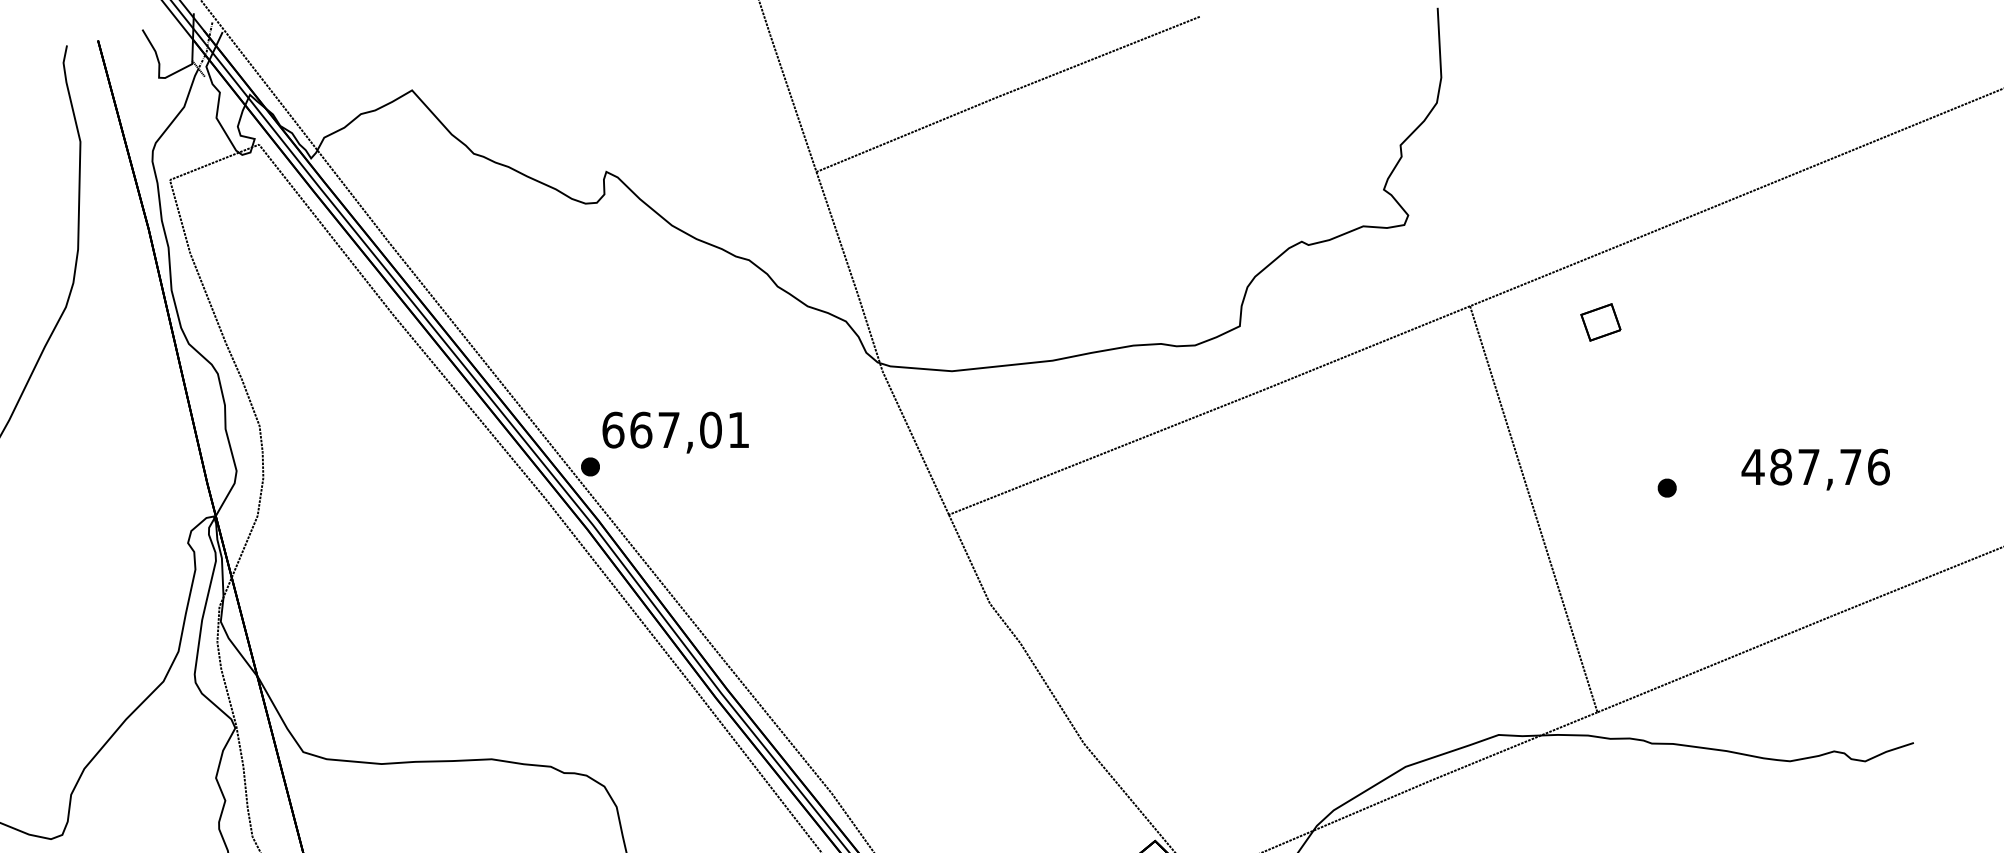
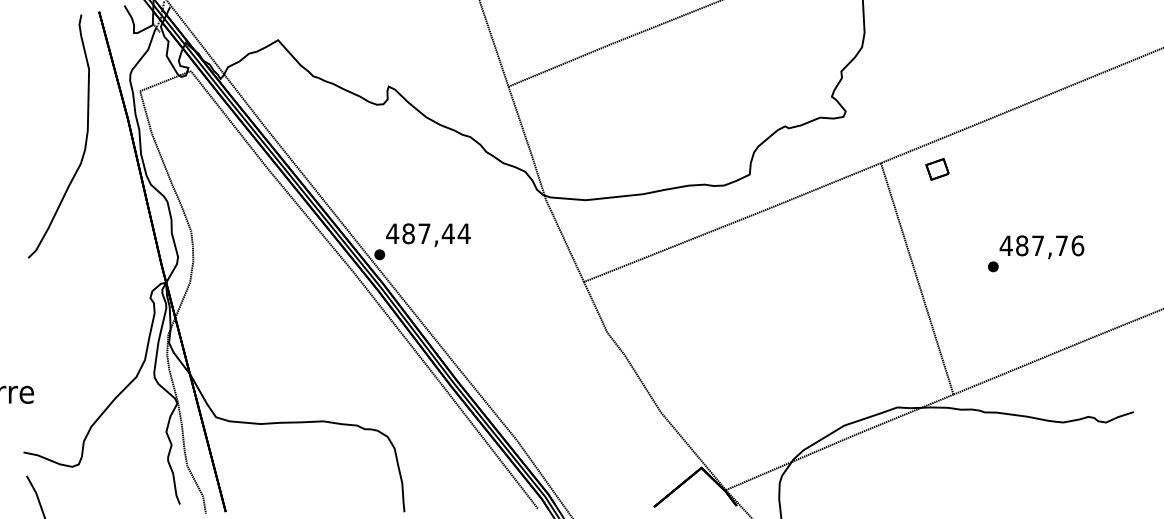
part: (1600, 322) -> (937, 169), moved
text: (676, 429) -> (428, 233), 667,01 -> 487,44
text: (1814, 469) -> (1041, 247), moved

